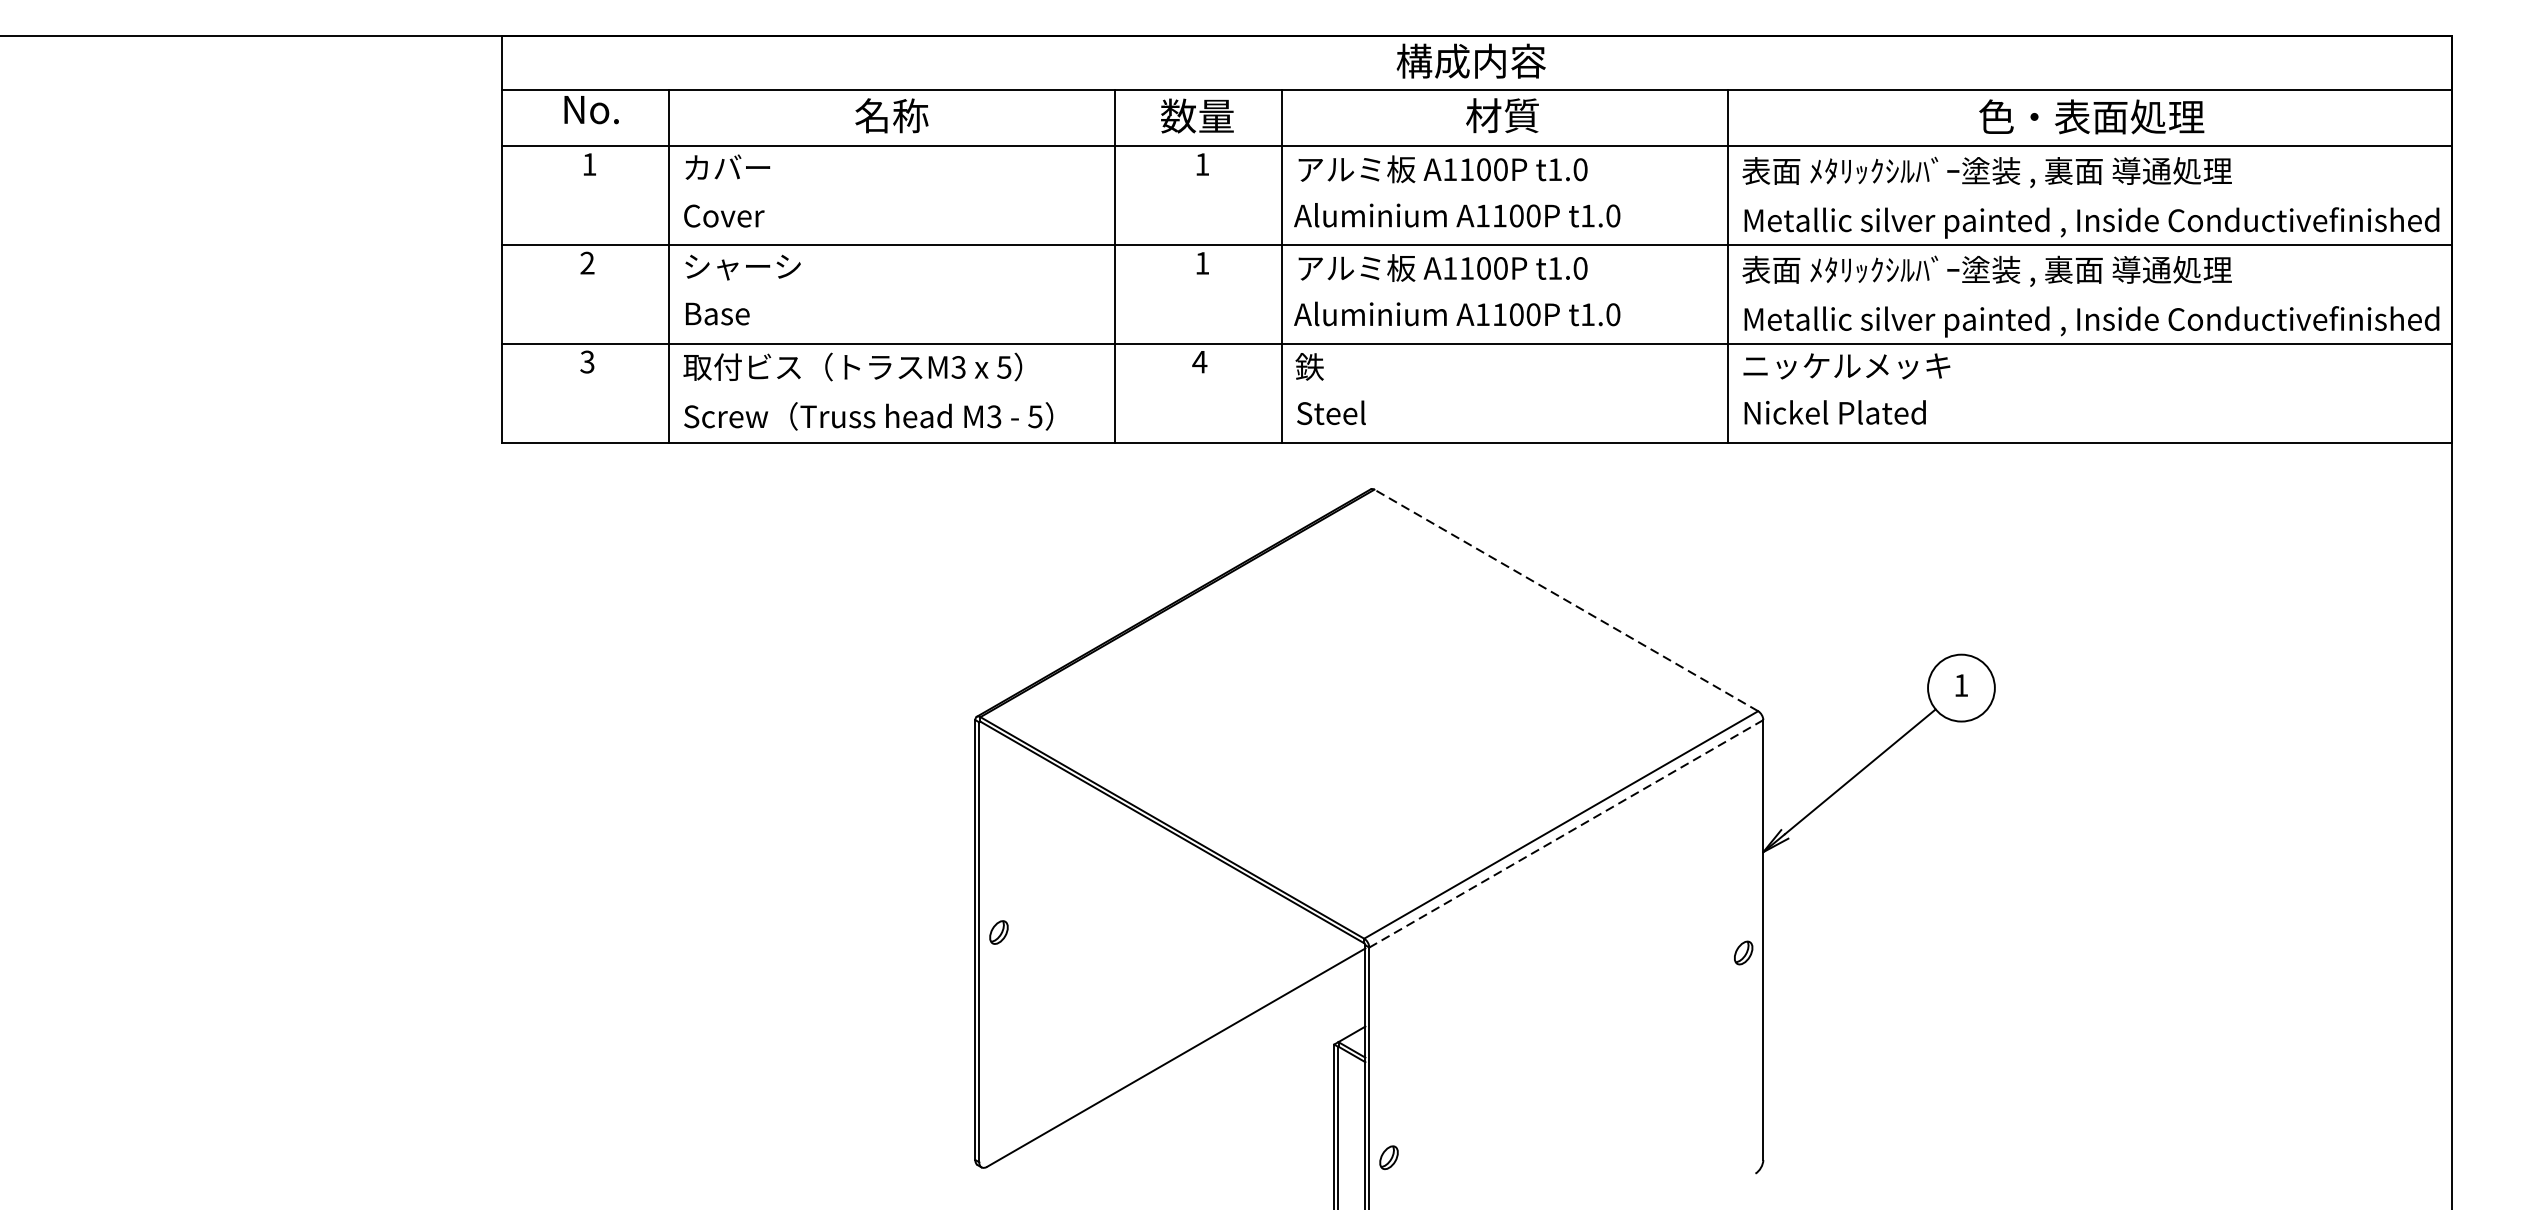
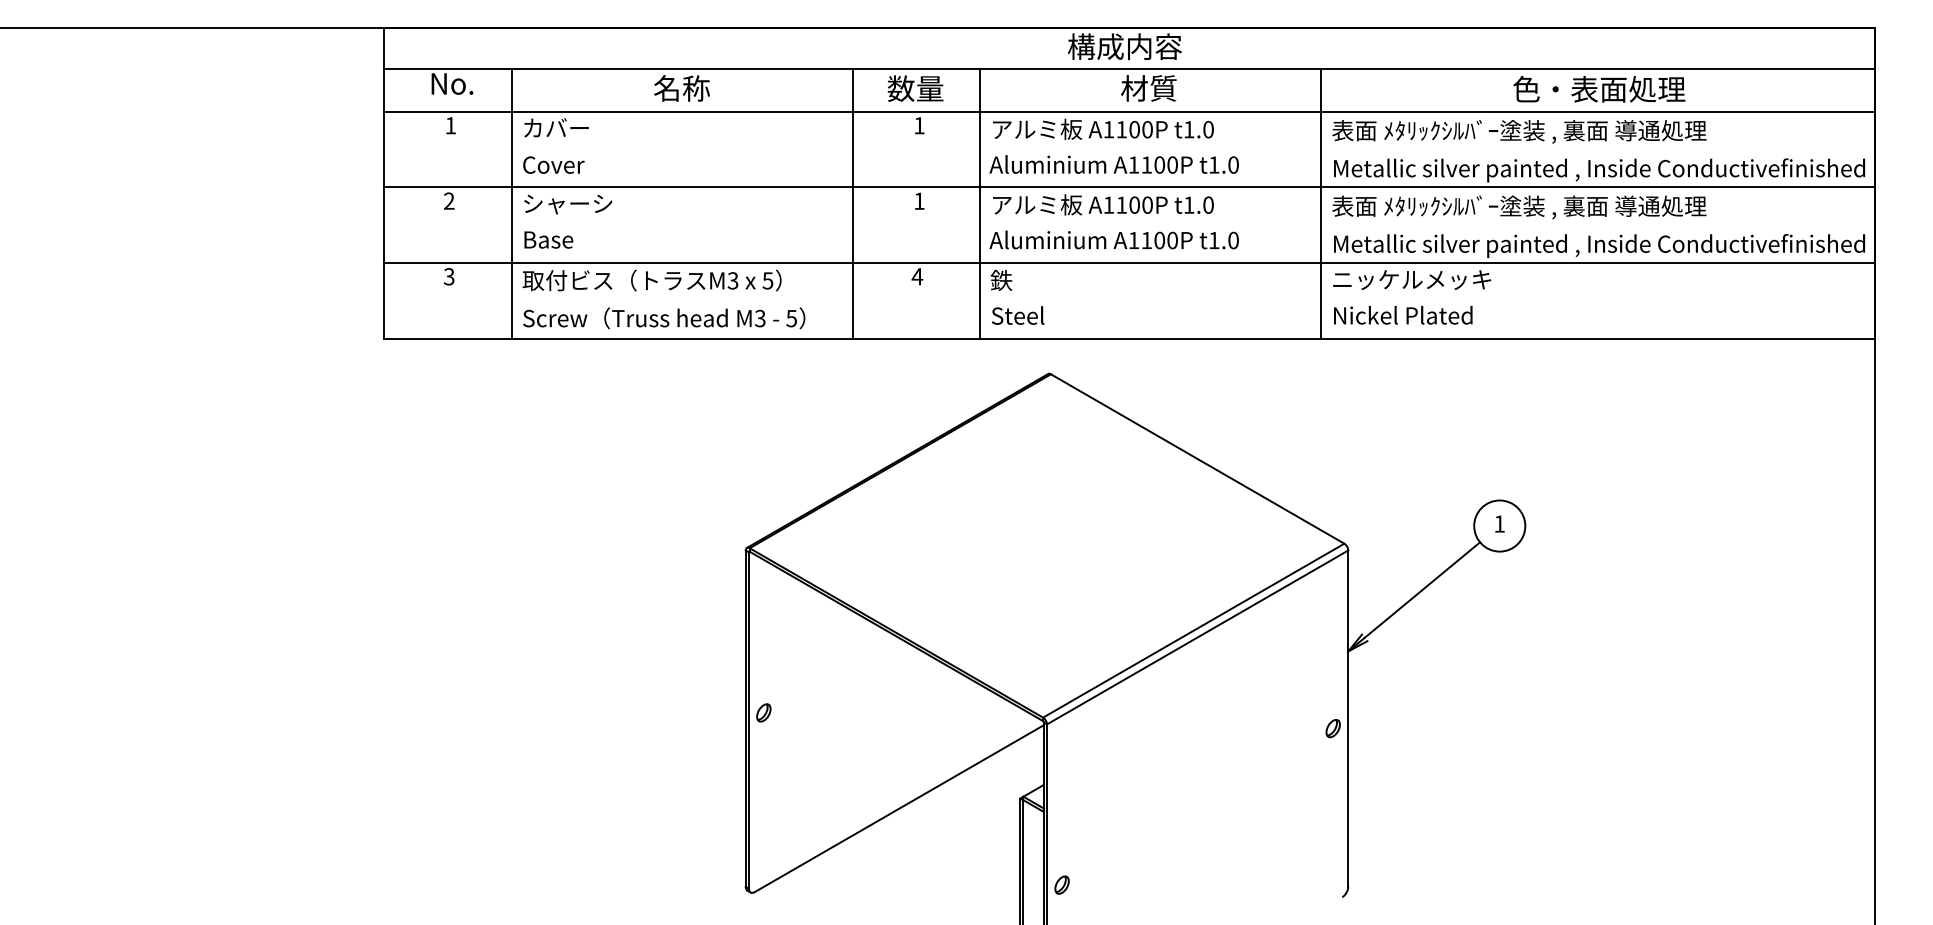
line: (1566, 599) -> (1197, 458), dashed -> solid
line: (1566, 833) -> (1197, 637), dashed -> solid

